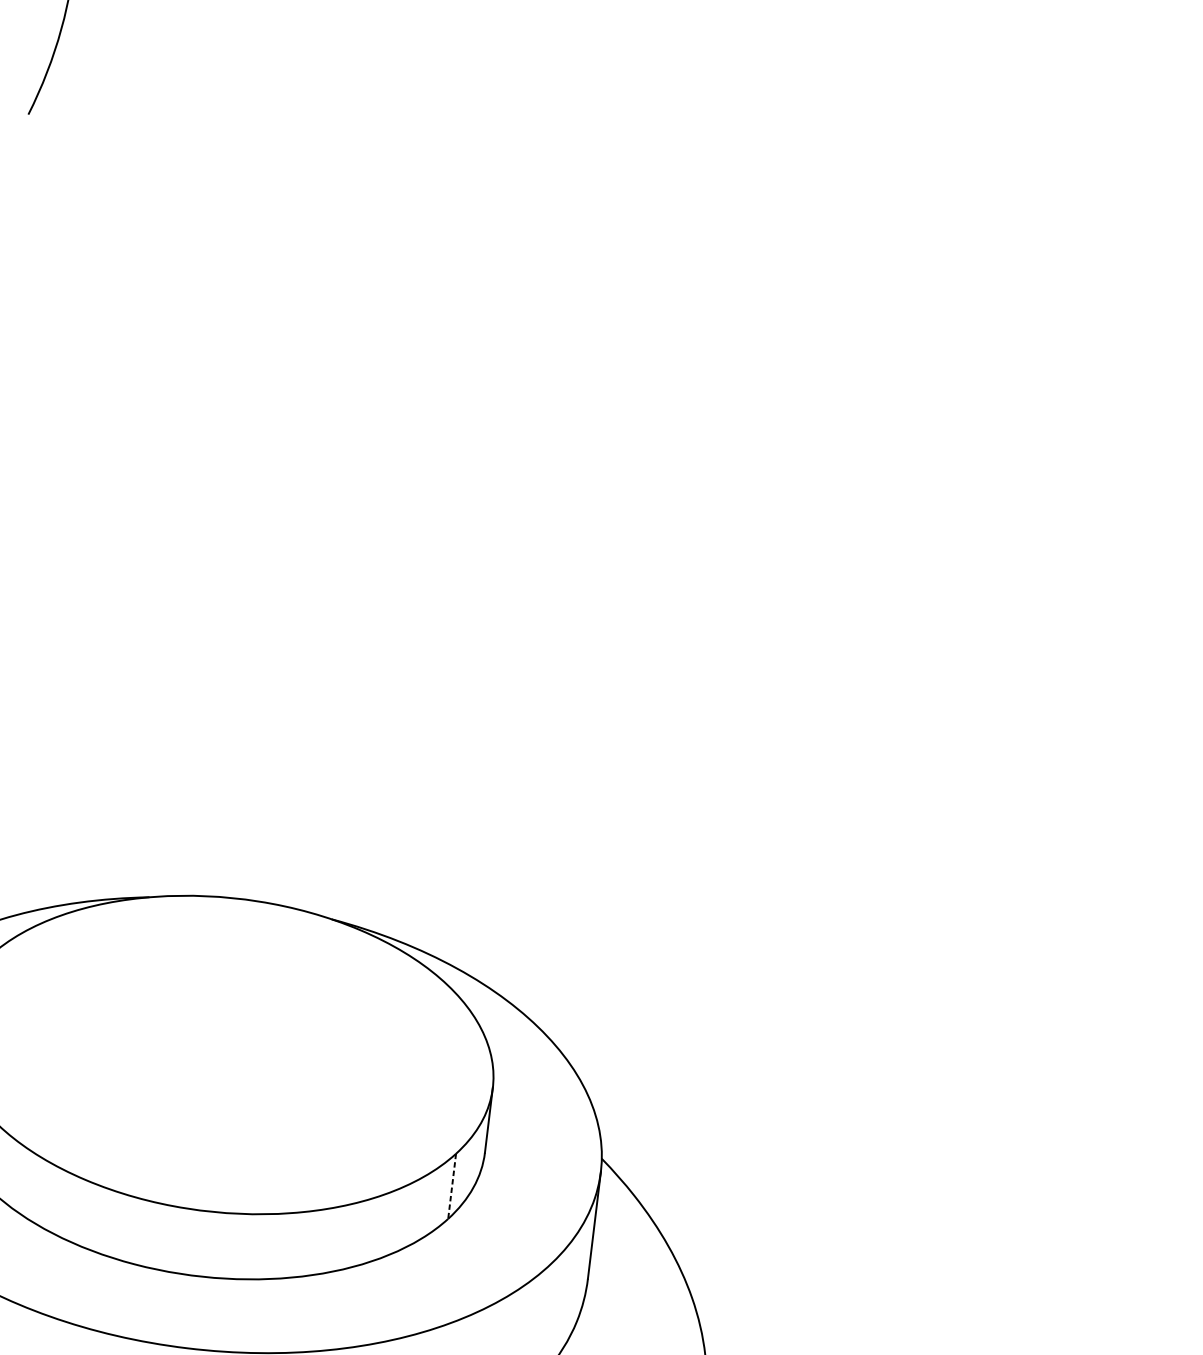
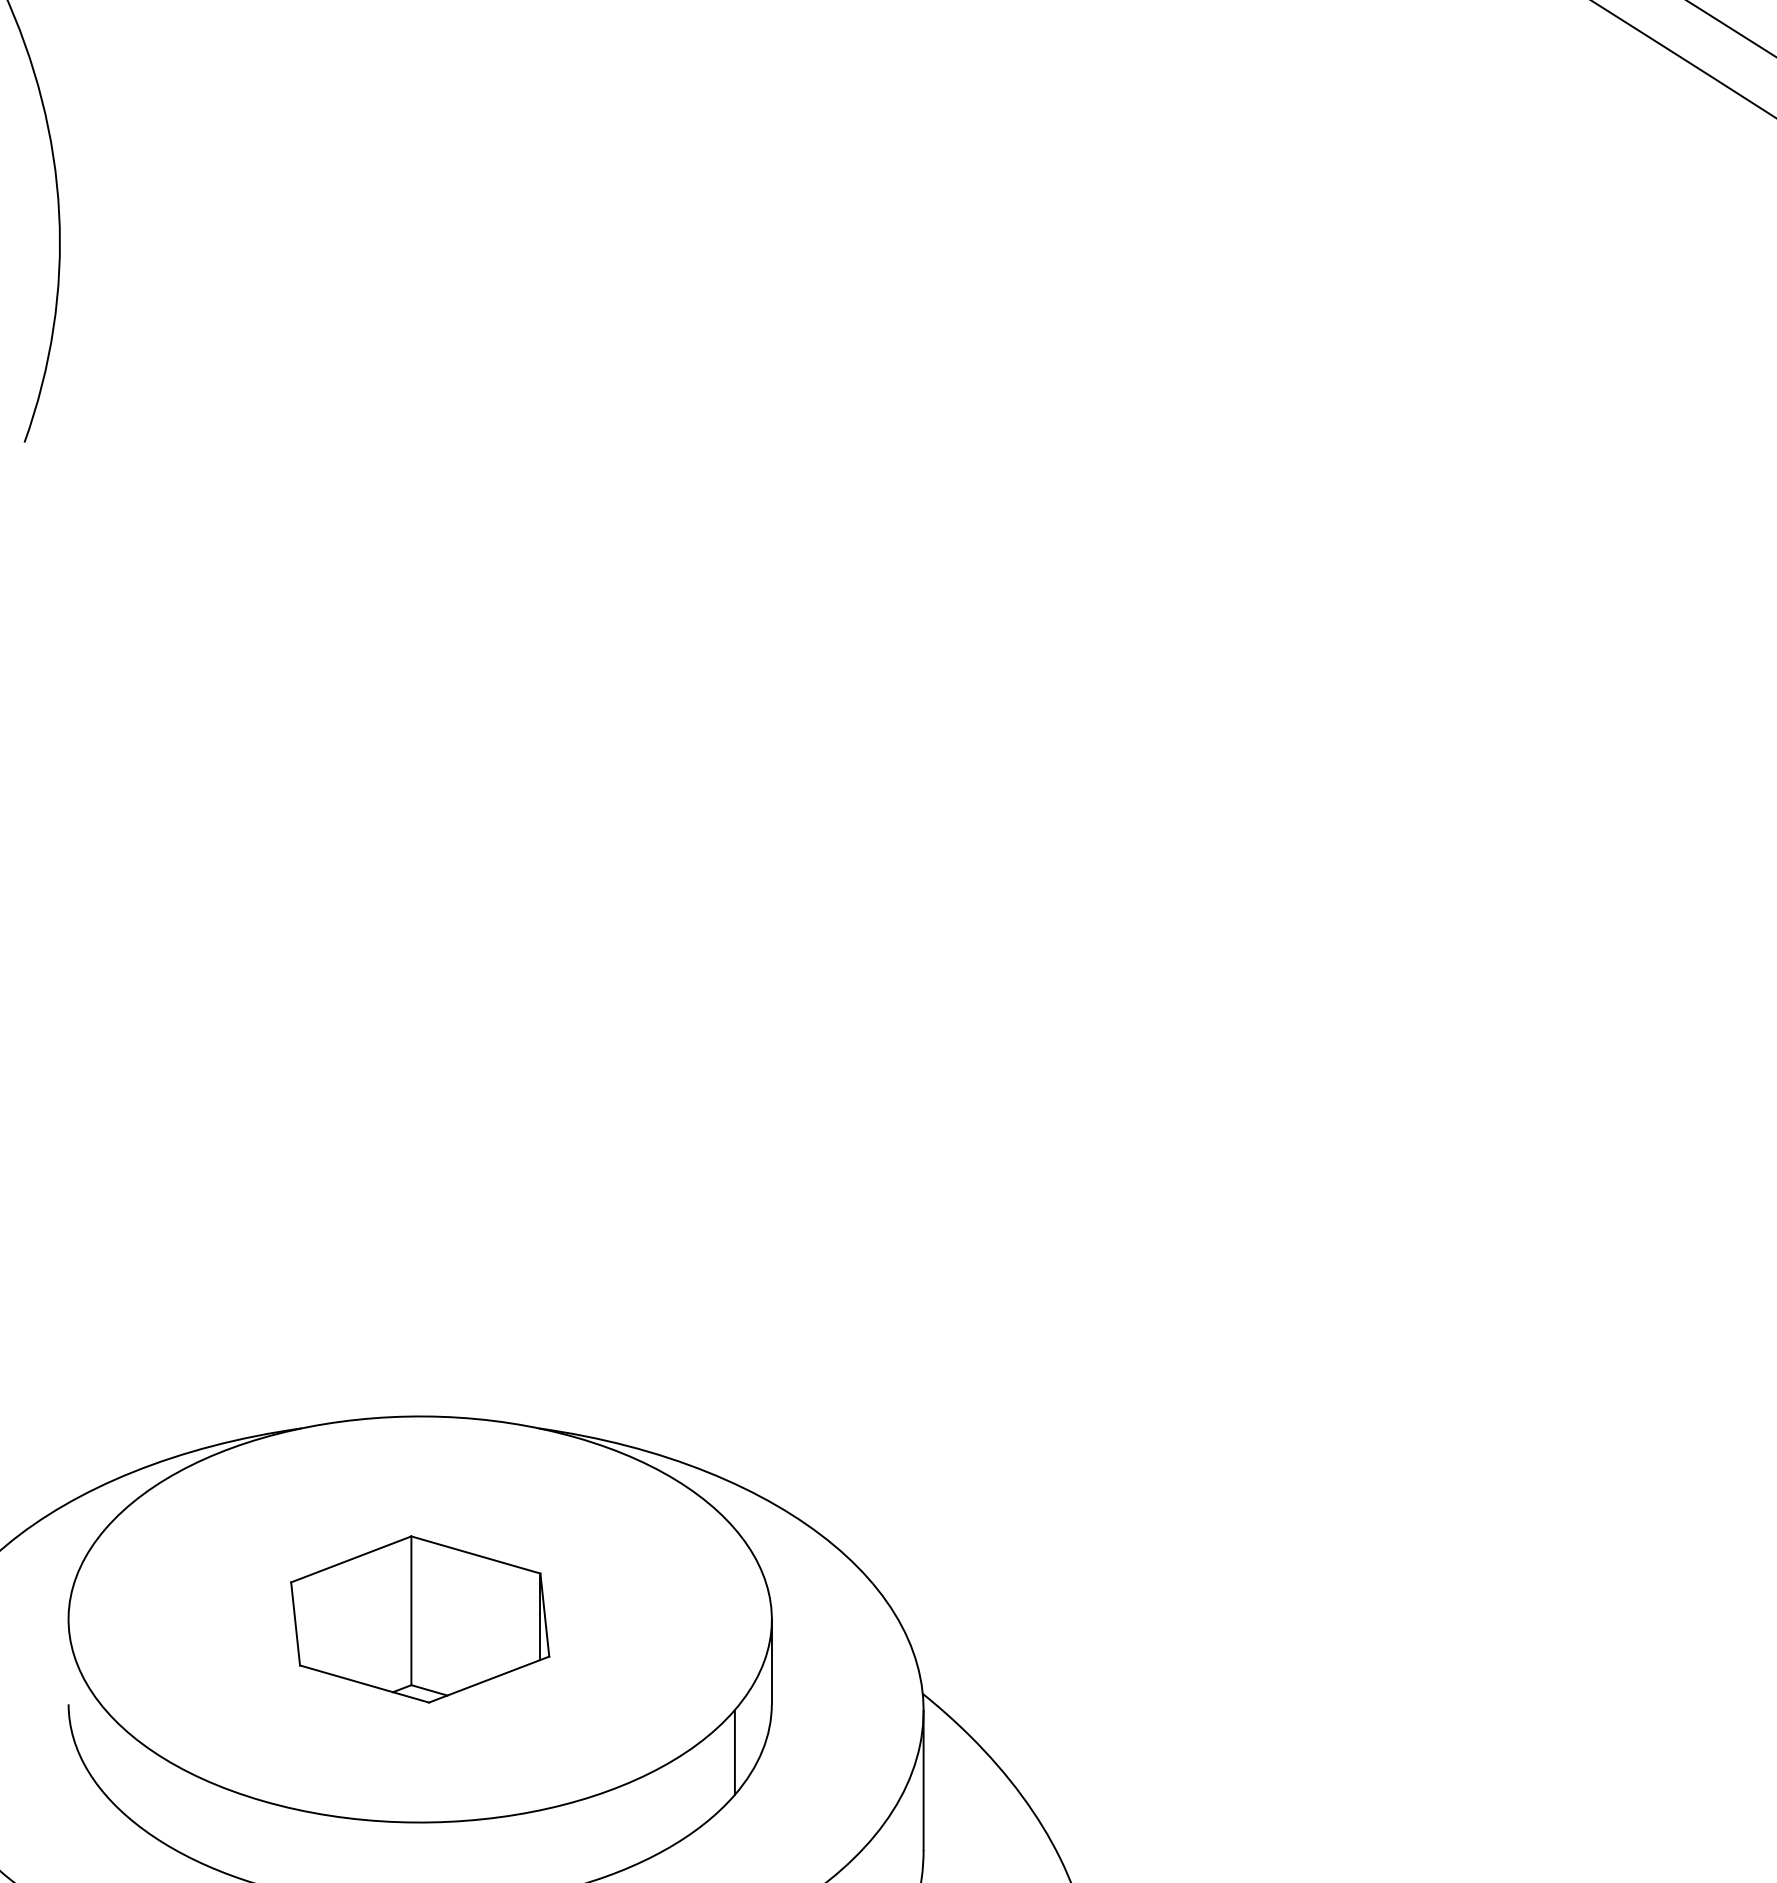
part: (223, 1055) -> (420, 1619), added
line: (451, 1186) -> (734, 1752), dashed -> solid

